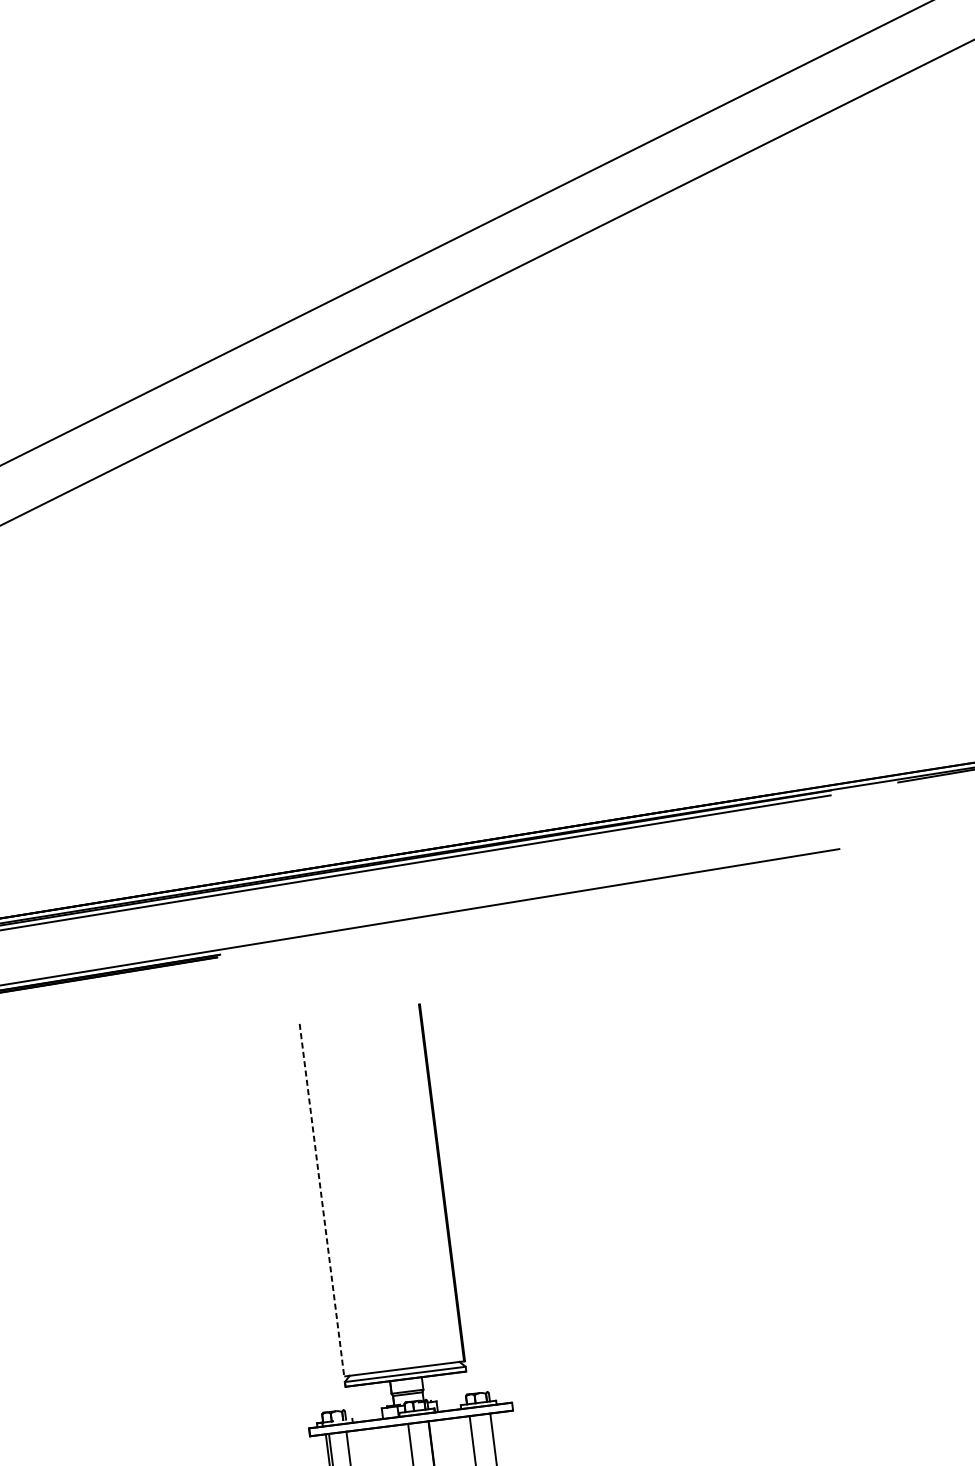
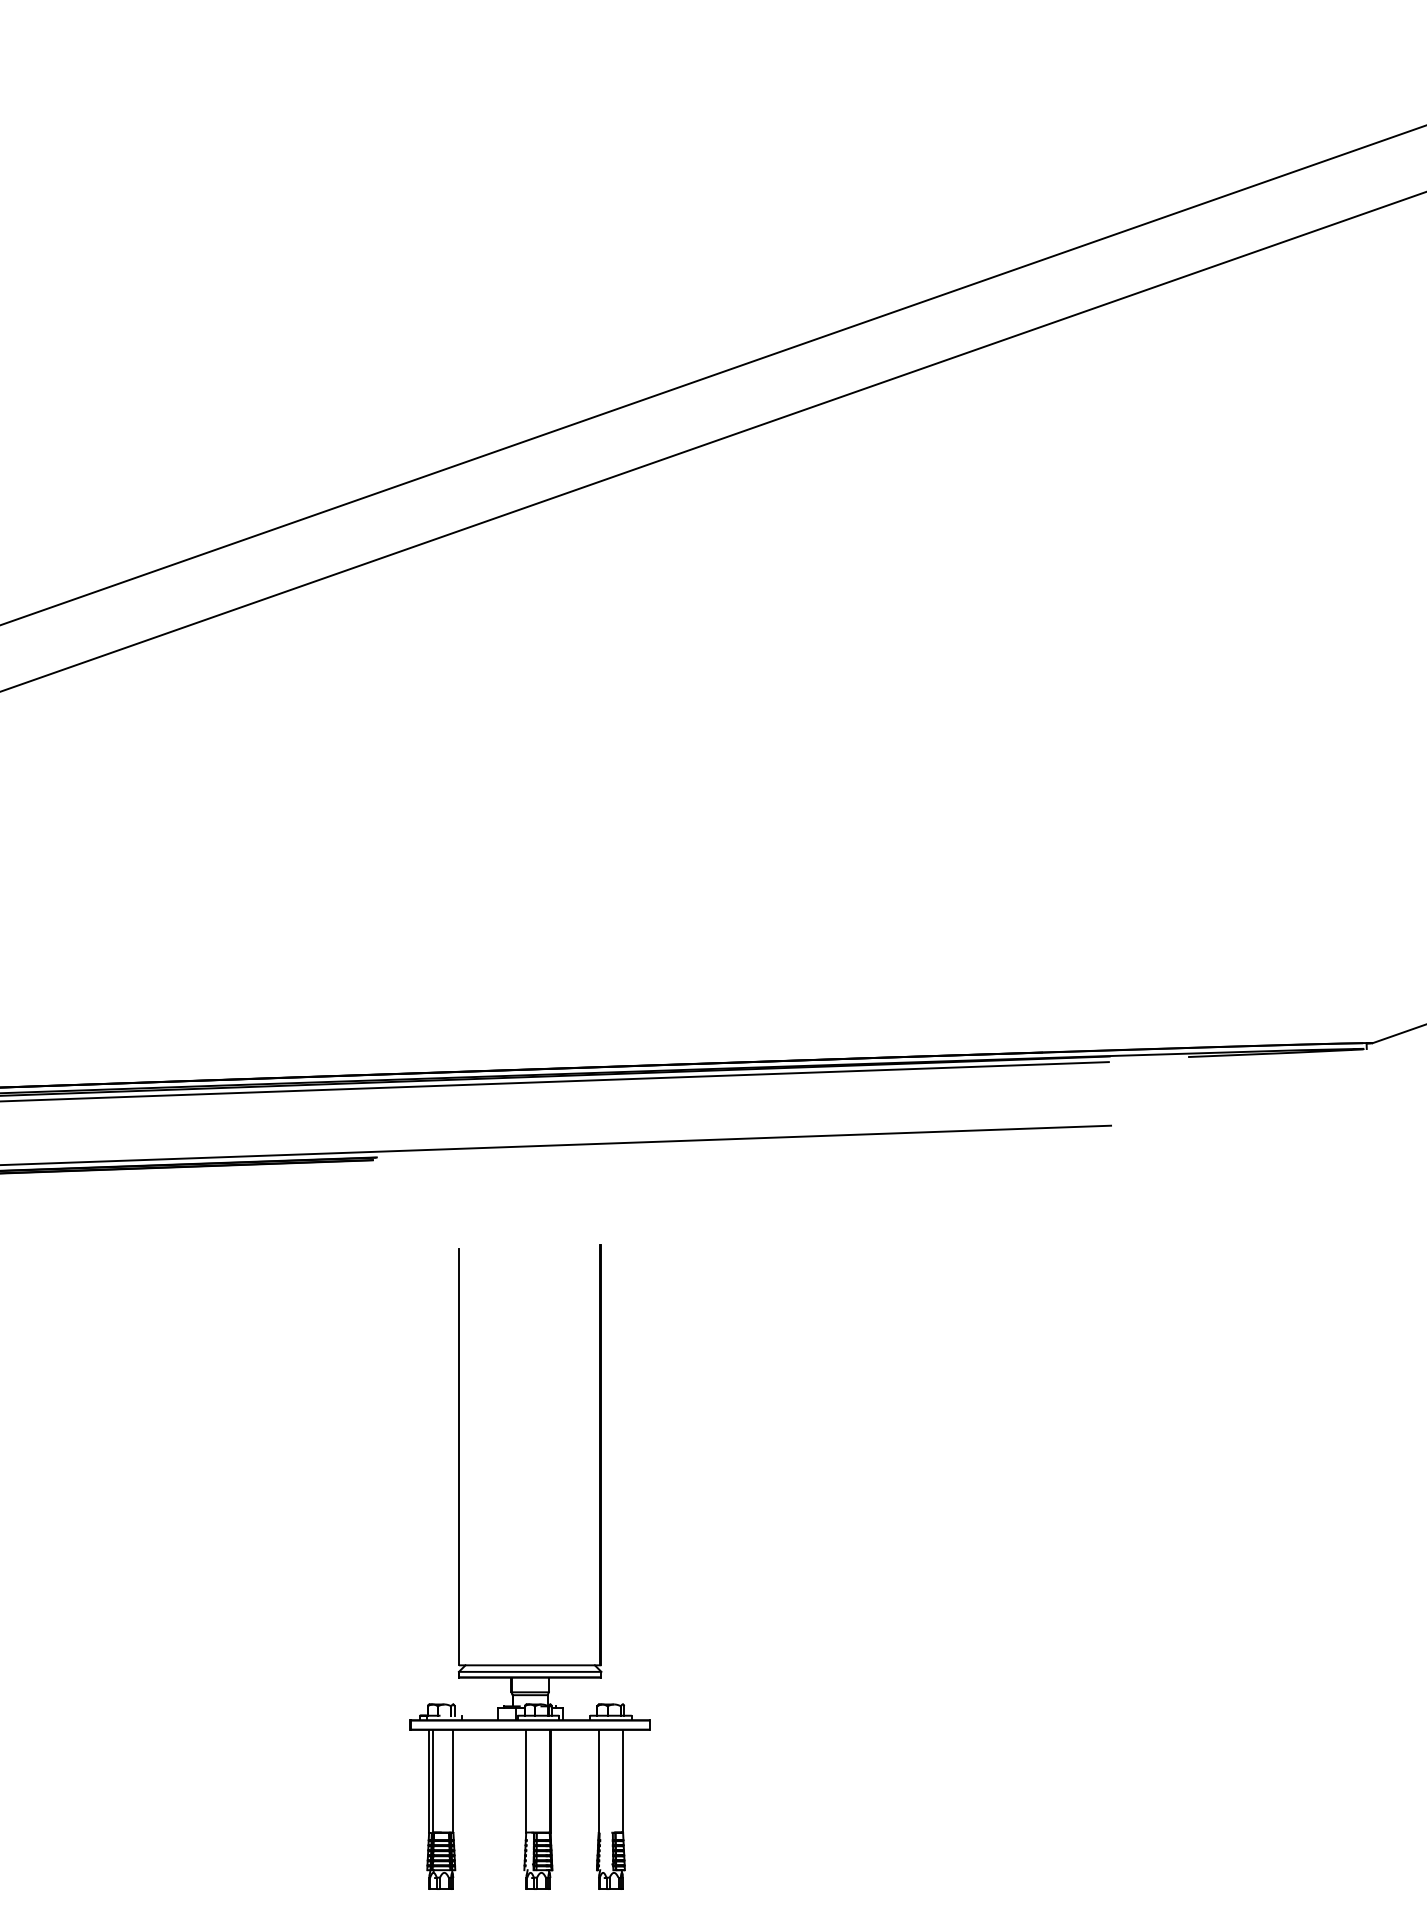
line: (321, 1200) -> (458, 1457), dashed -> solid

